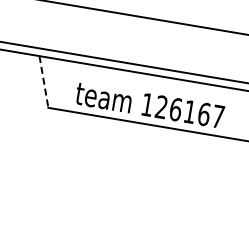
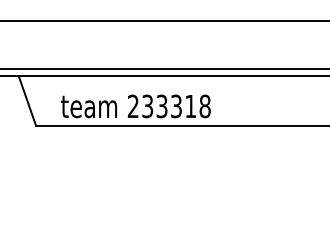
line: (43, 82) -> (27, 101), dashed -> solid
text: (182, 110) -> (168, 106), 126167 -> 233318

